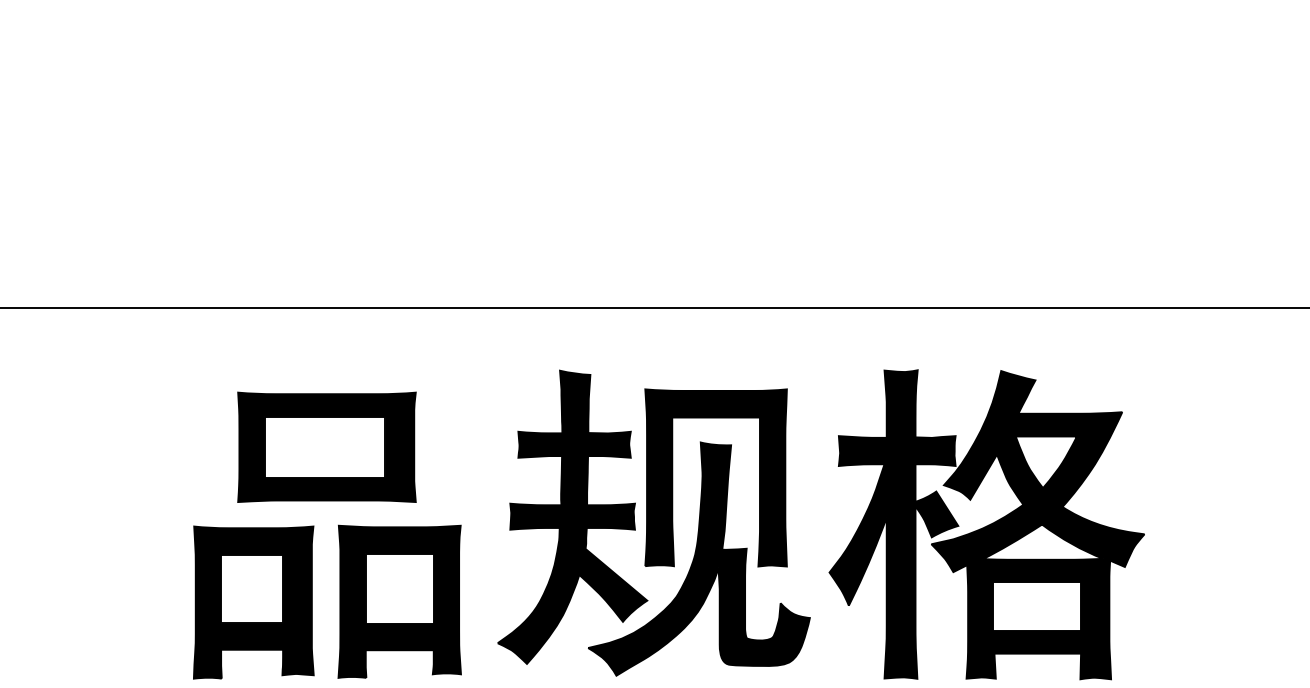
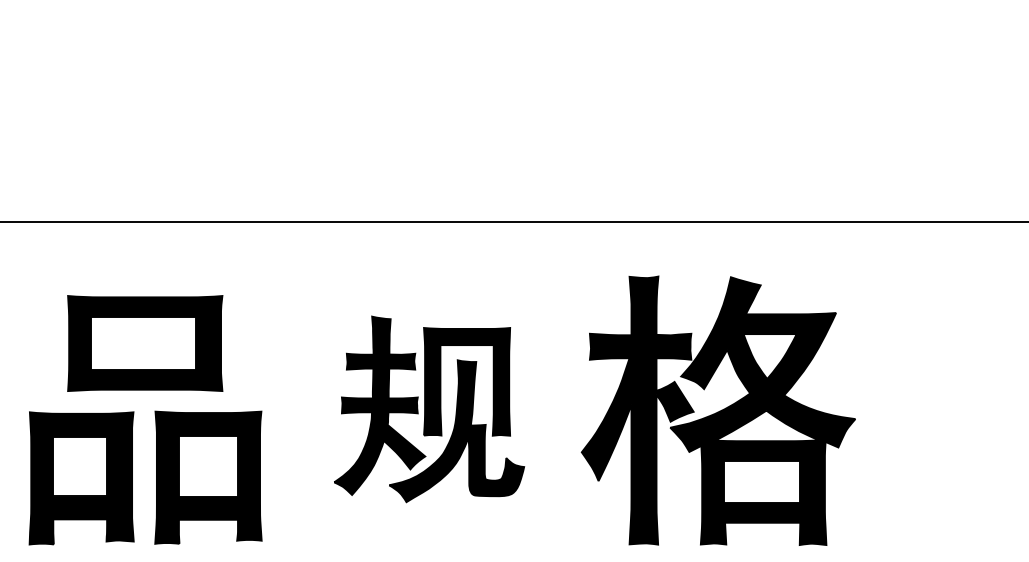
part: (653, 522) -> (428, 408), size x0.7

